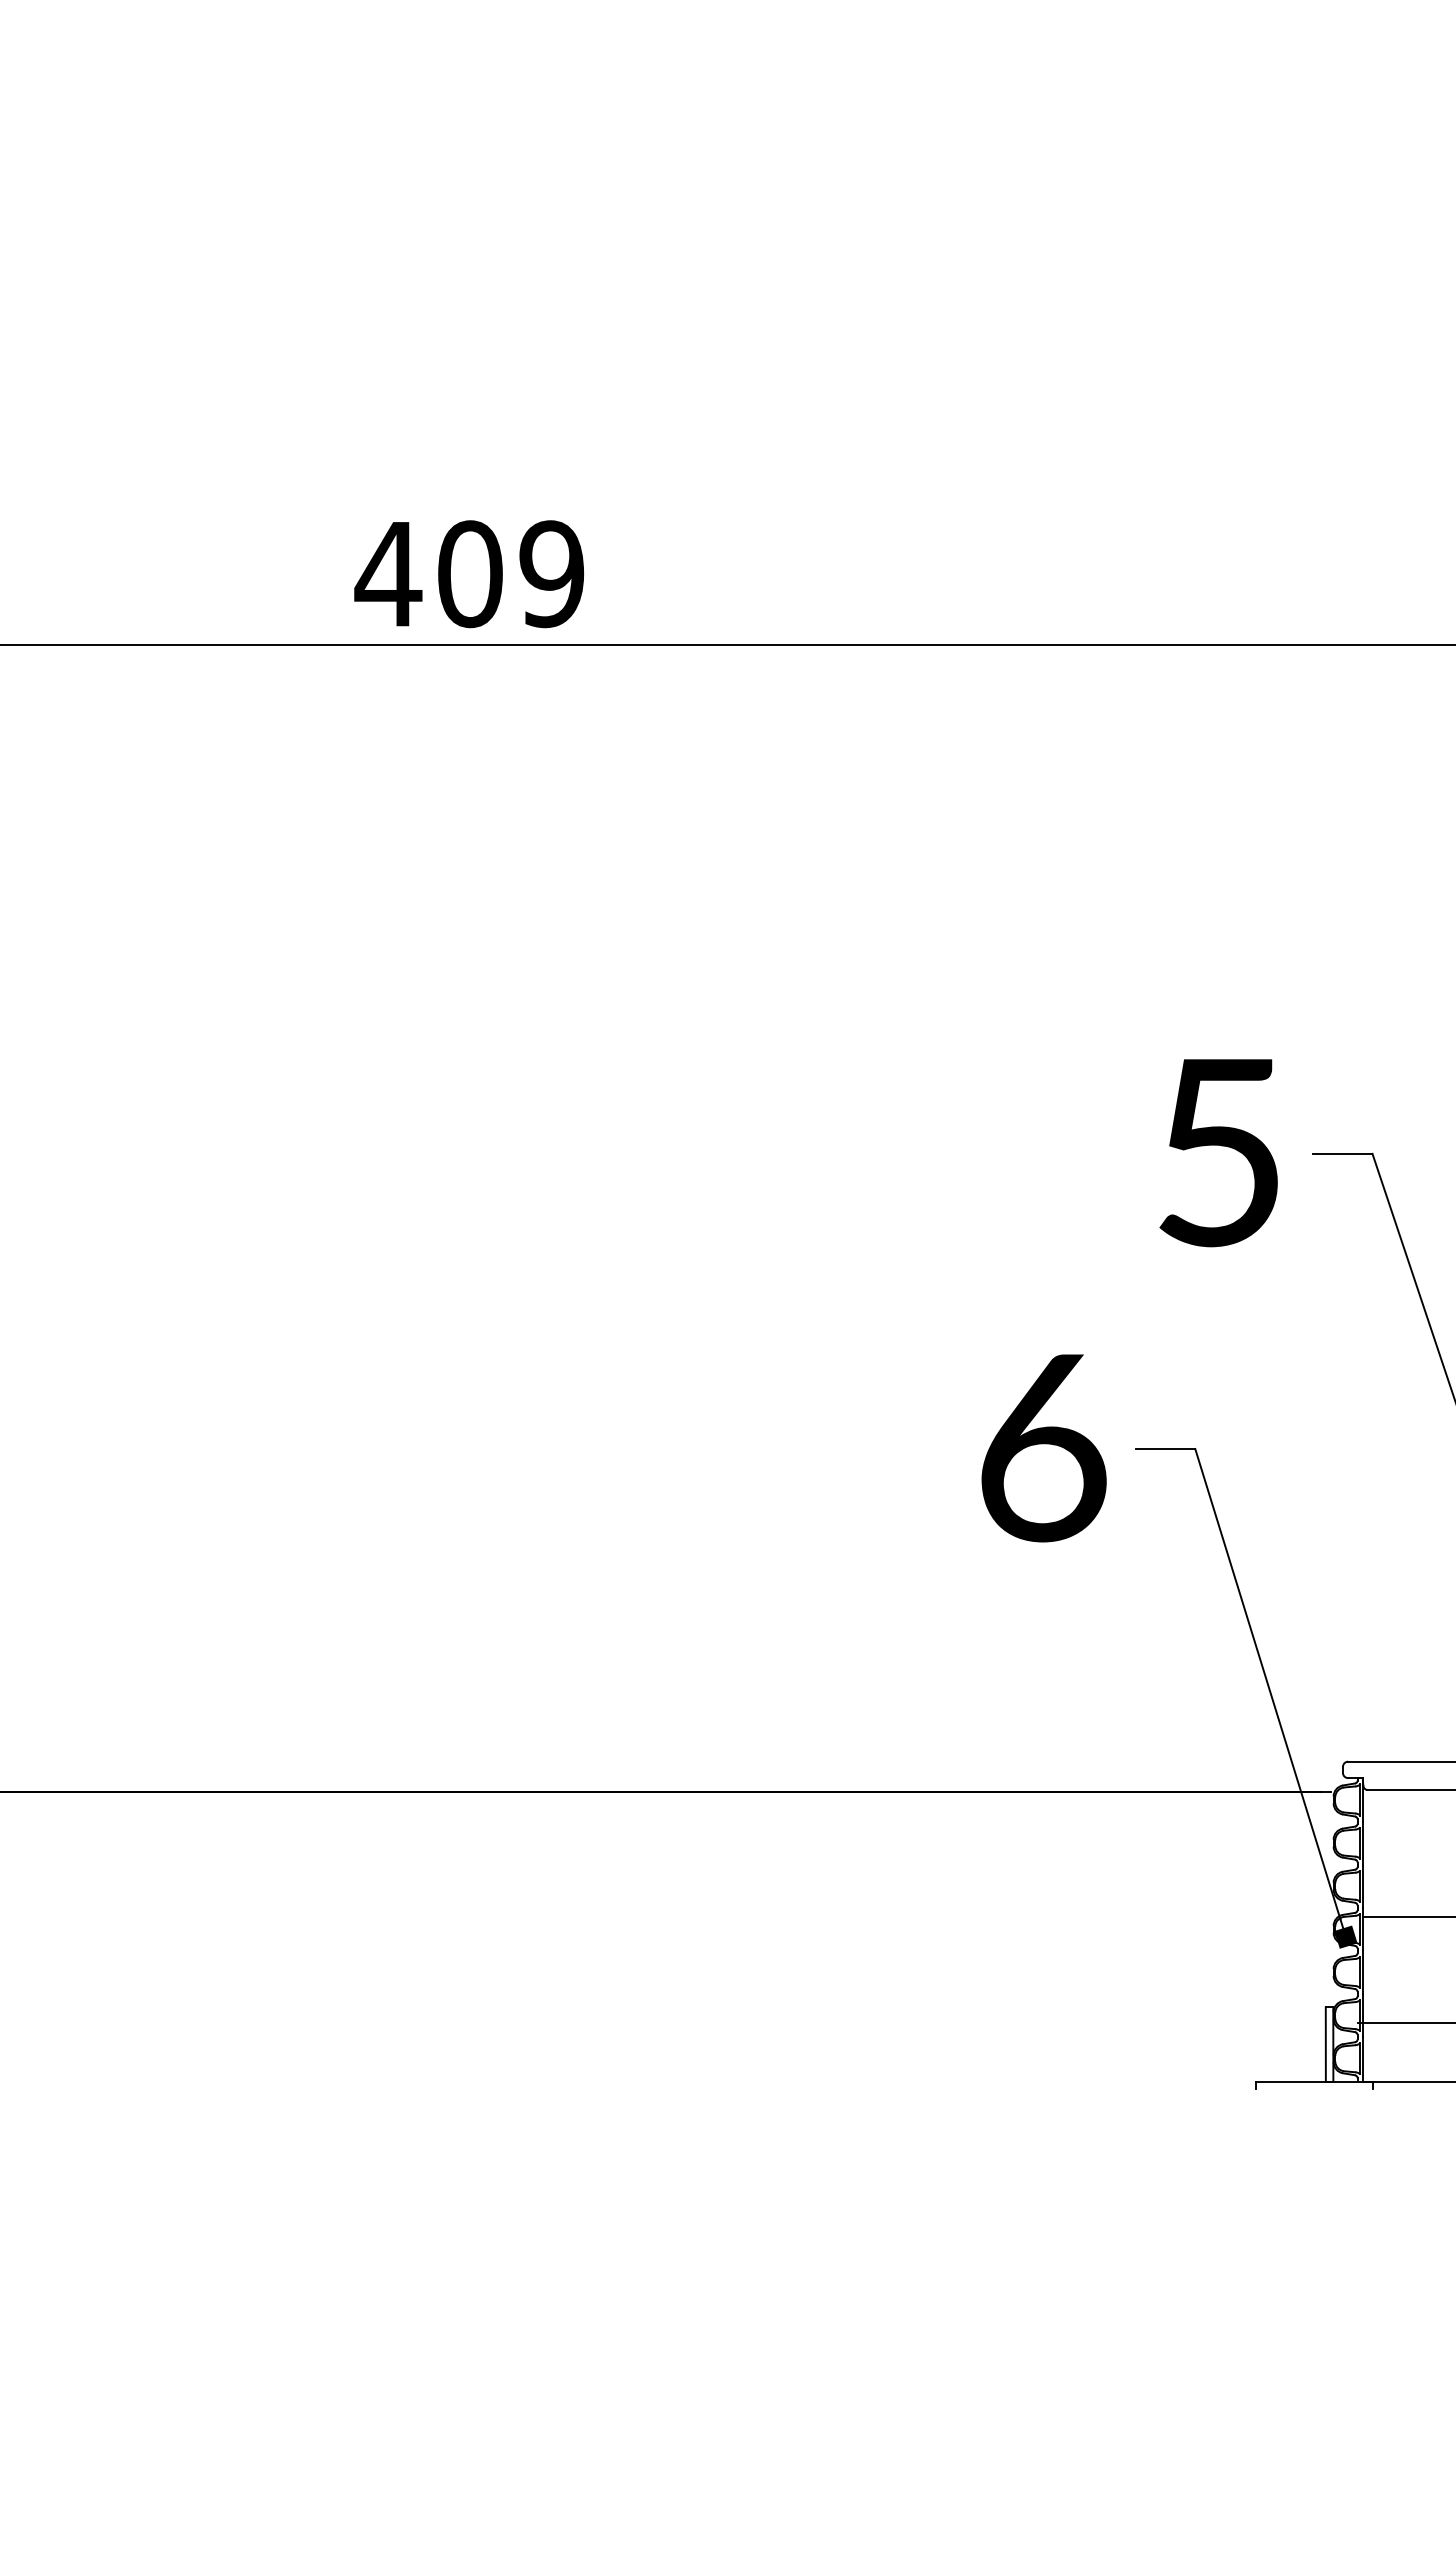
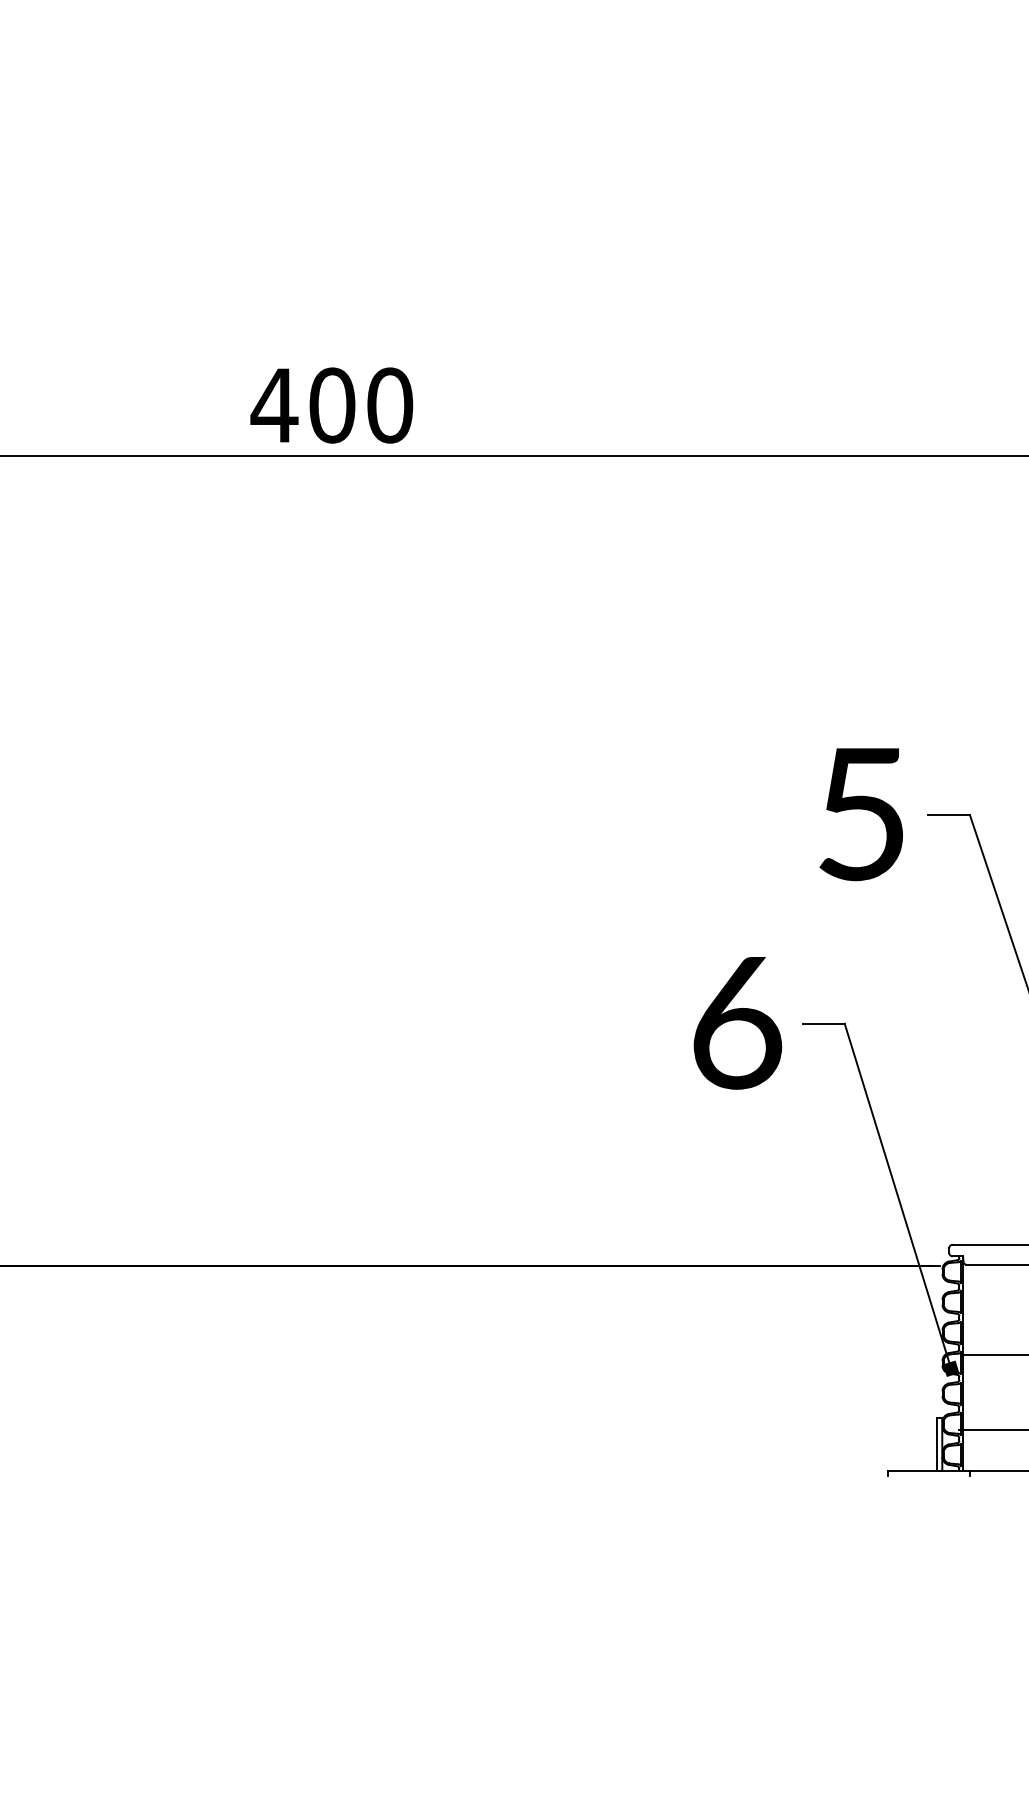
text: (551, 574) -> (389, 405), 409 -> 400

